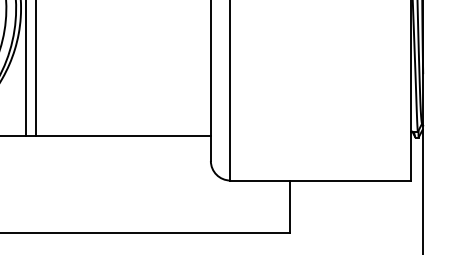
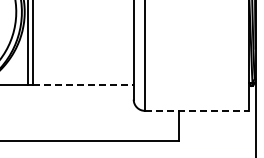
line: (123, 136) -> (83, 85), solid -> dashed
line: (320, 179) -> (196, 110), solid -> dashed

